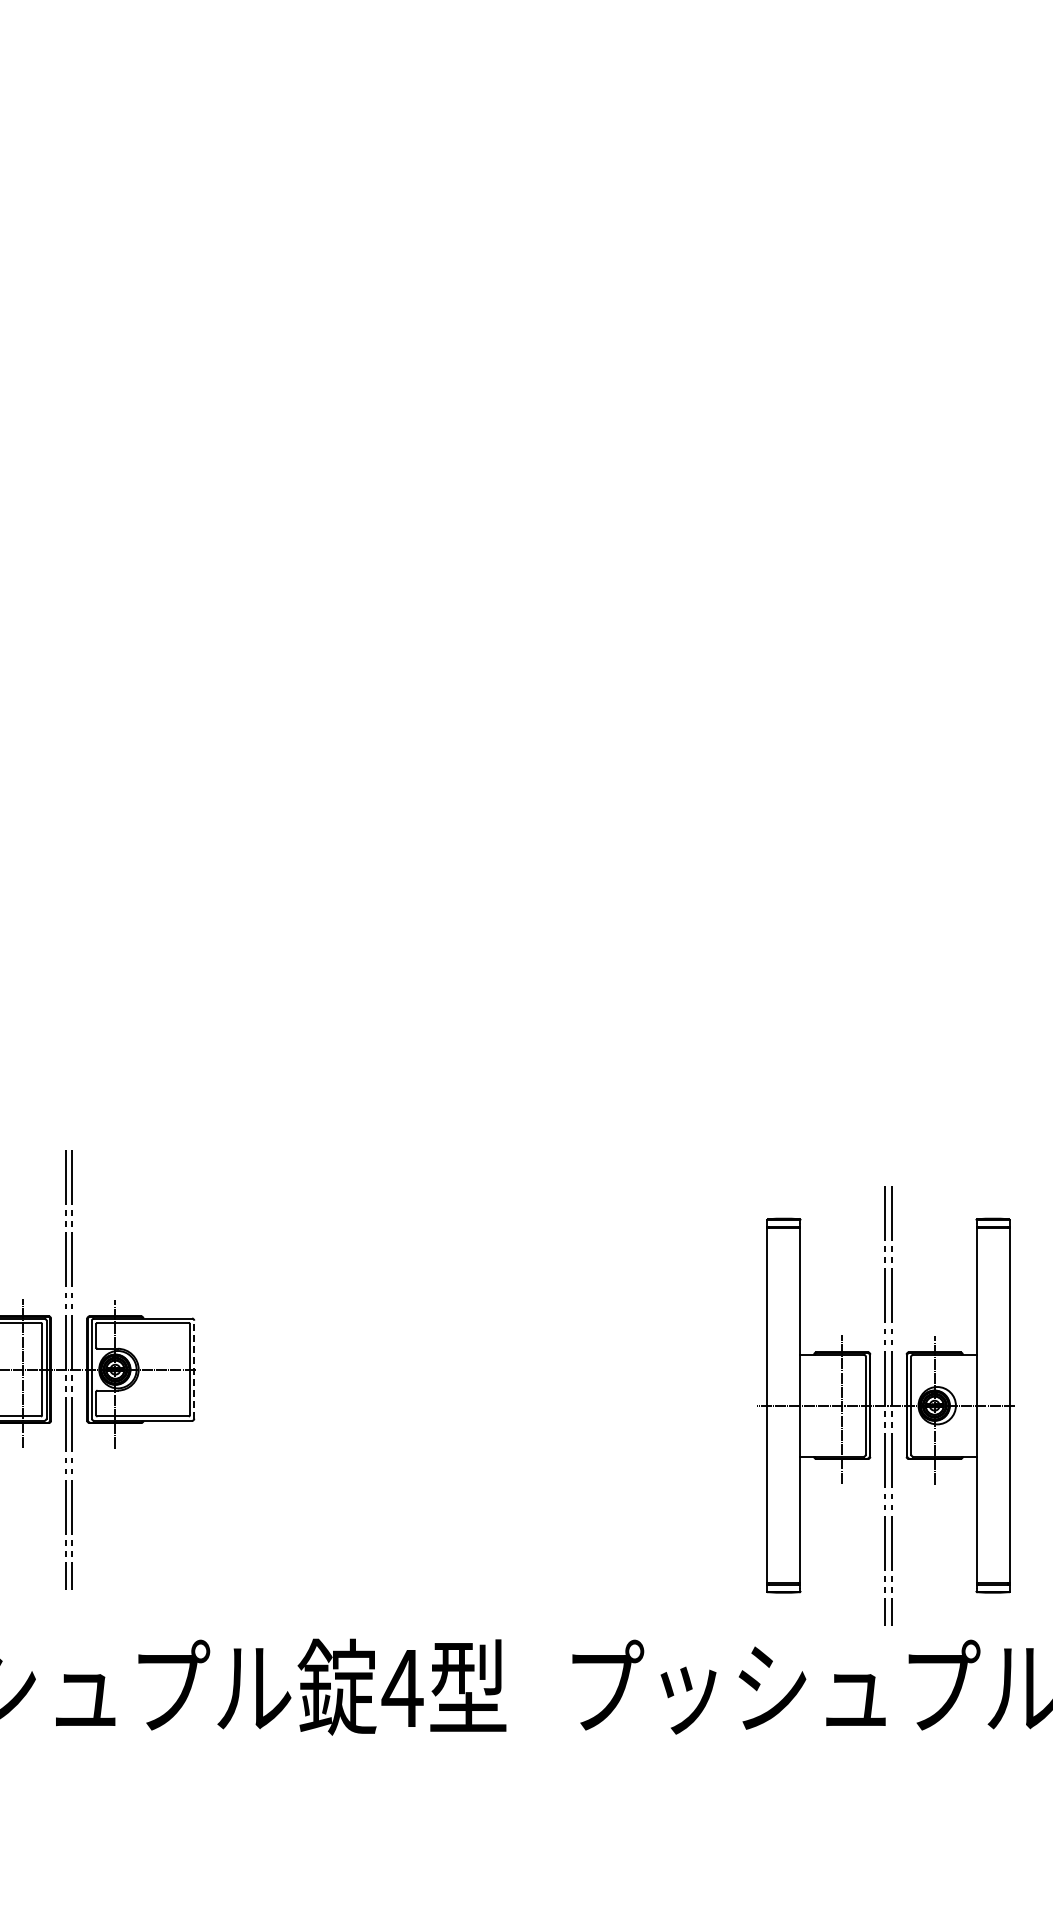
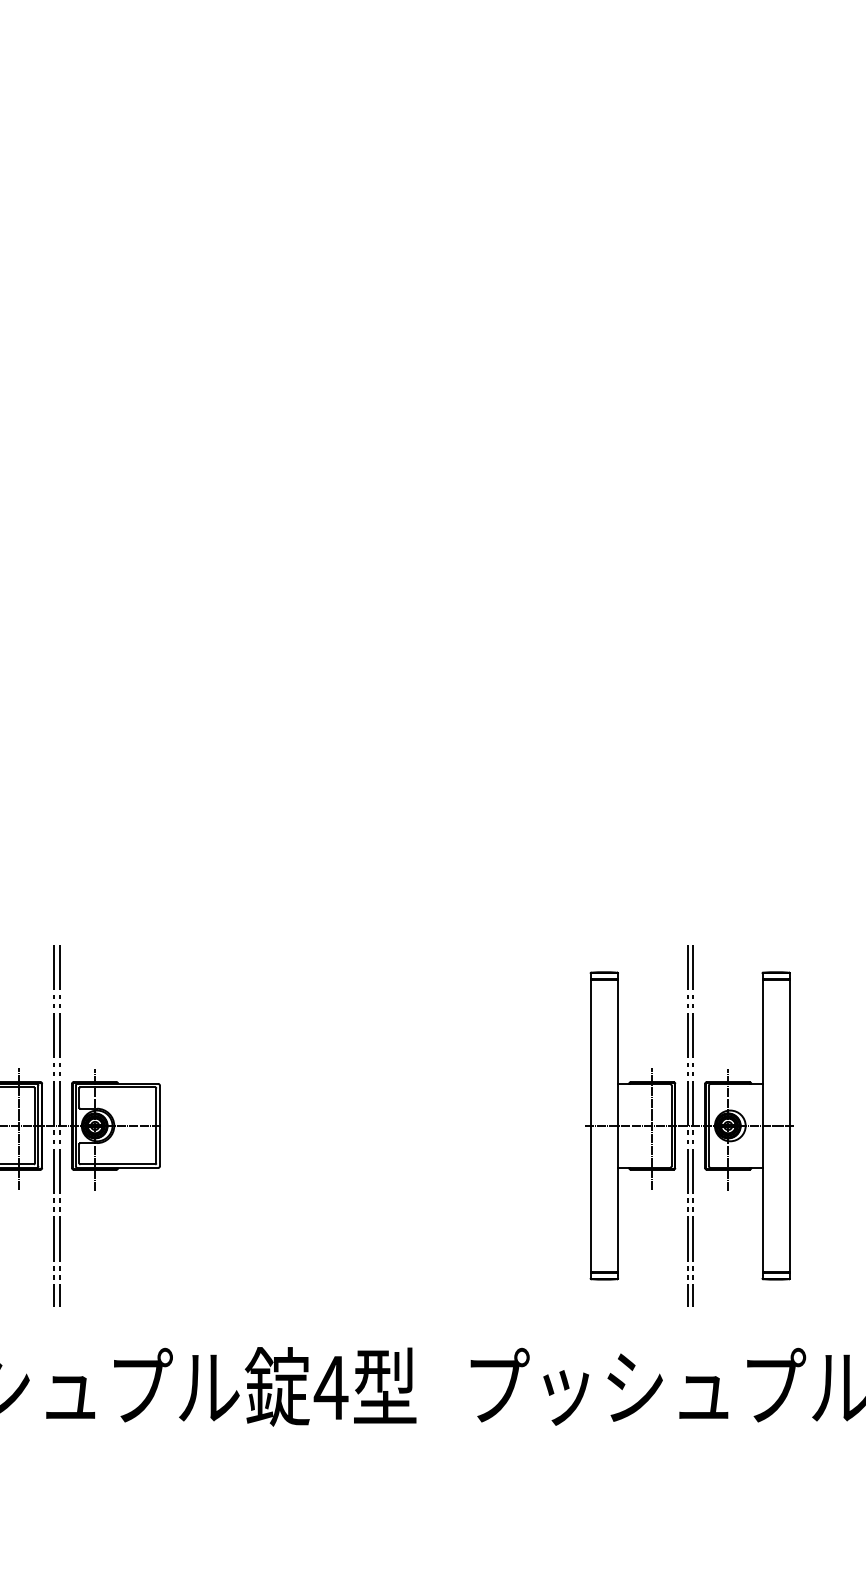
line: (194, 1369) -> (160, 1125), dashed -> solid
part: (885, 1405) -> (687, 1125), moved

